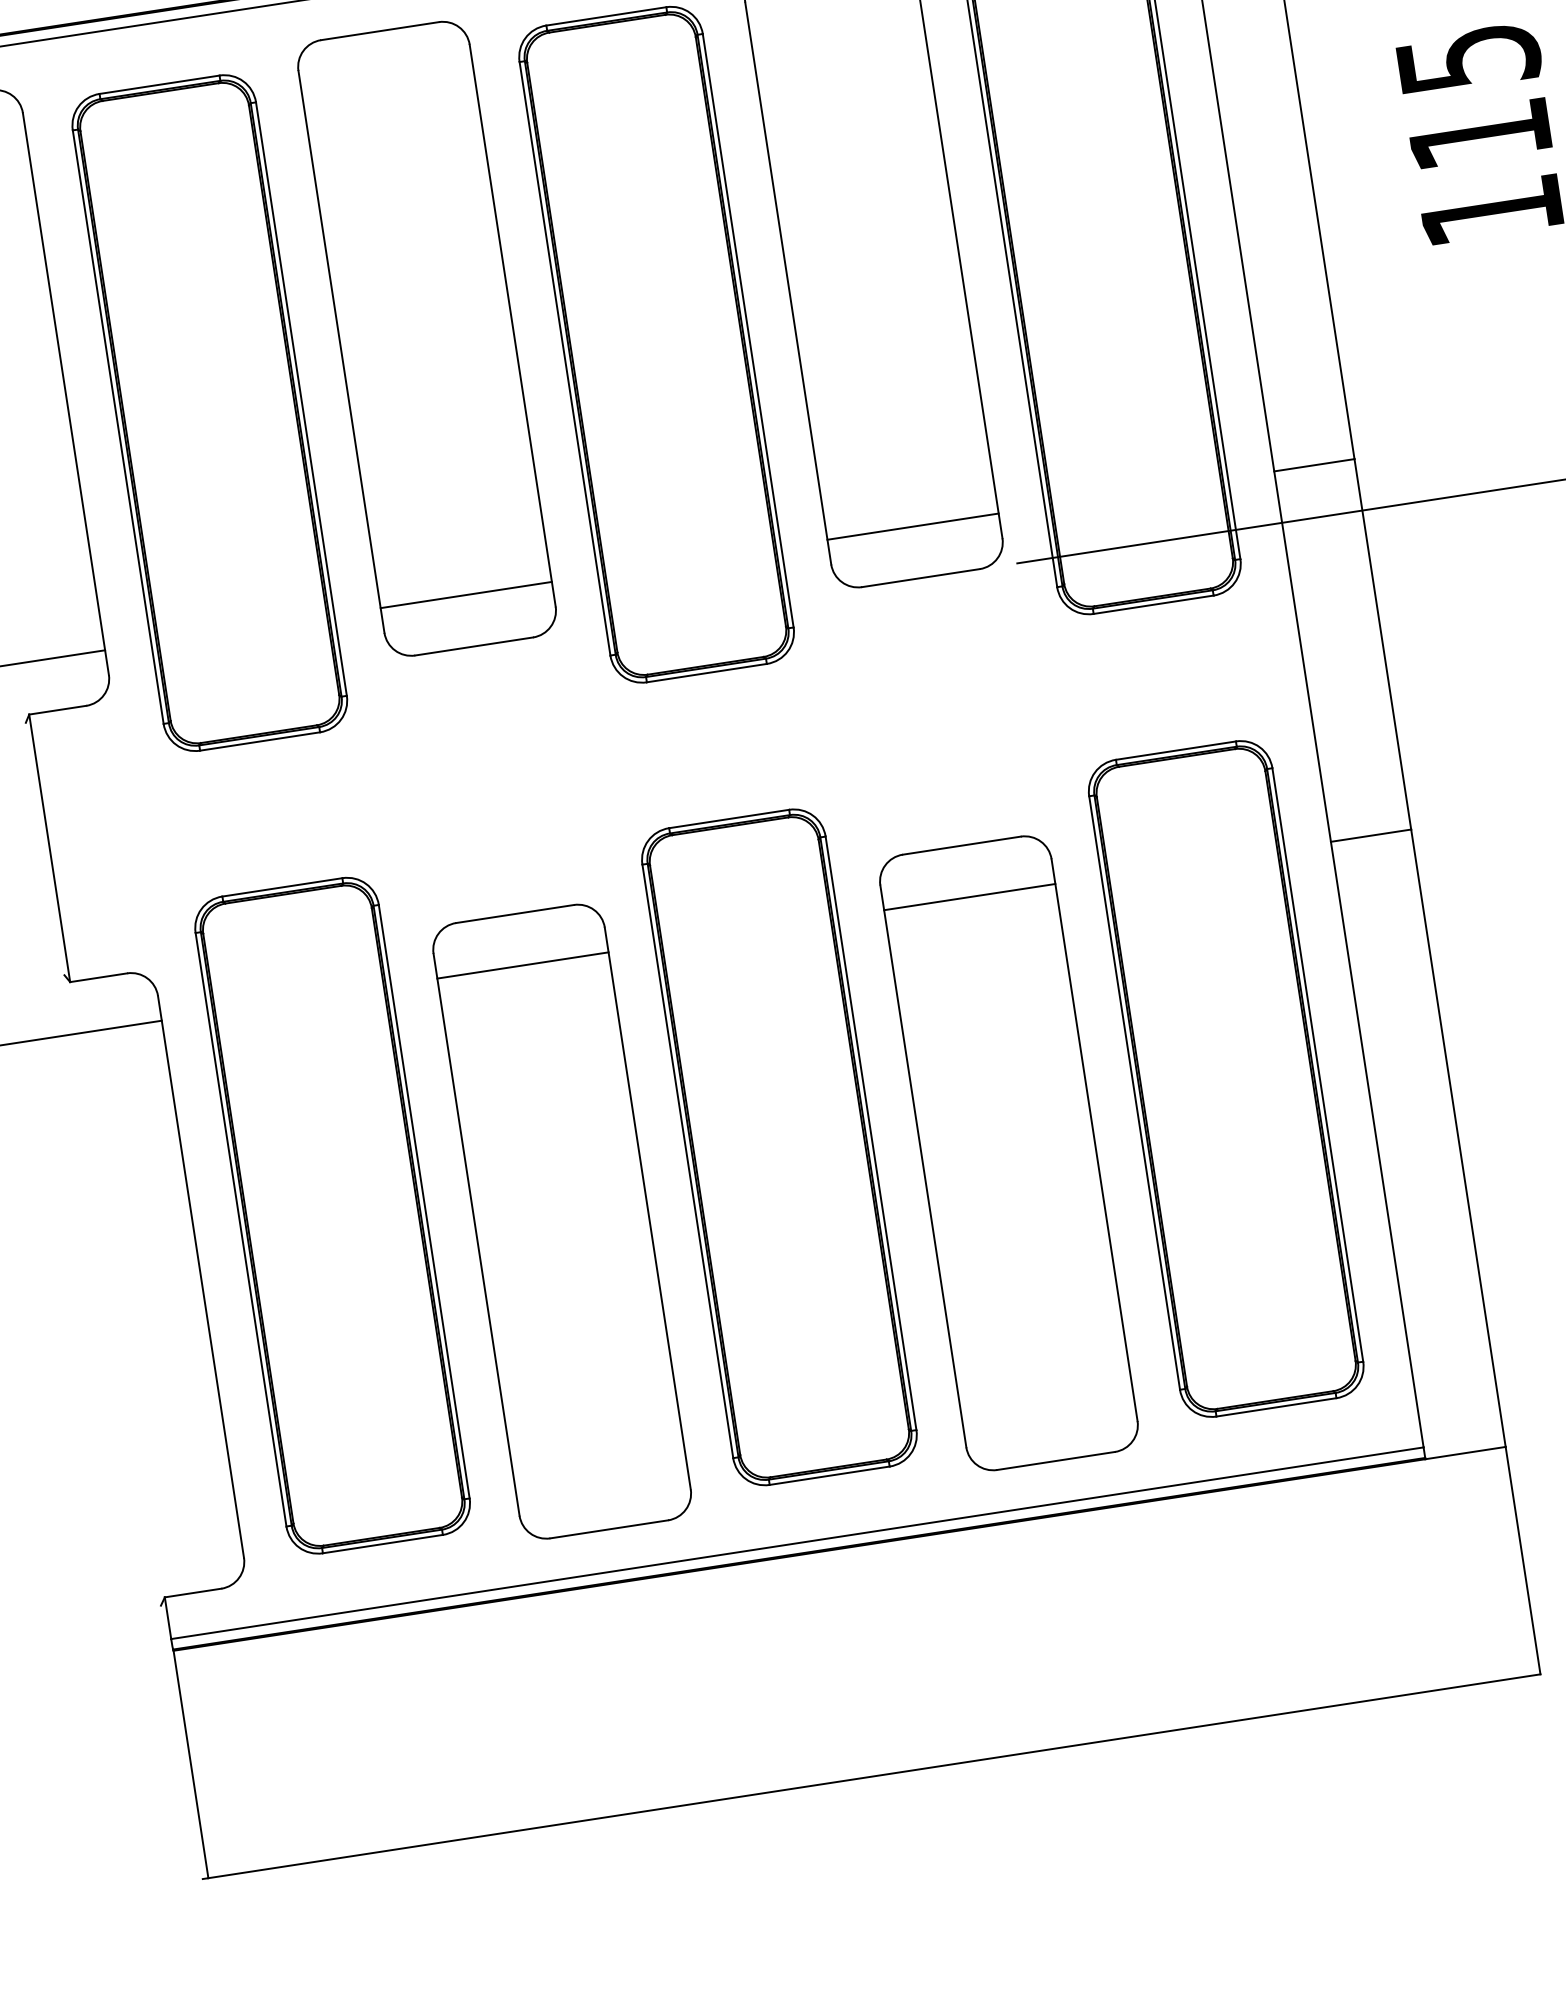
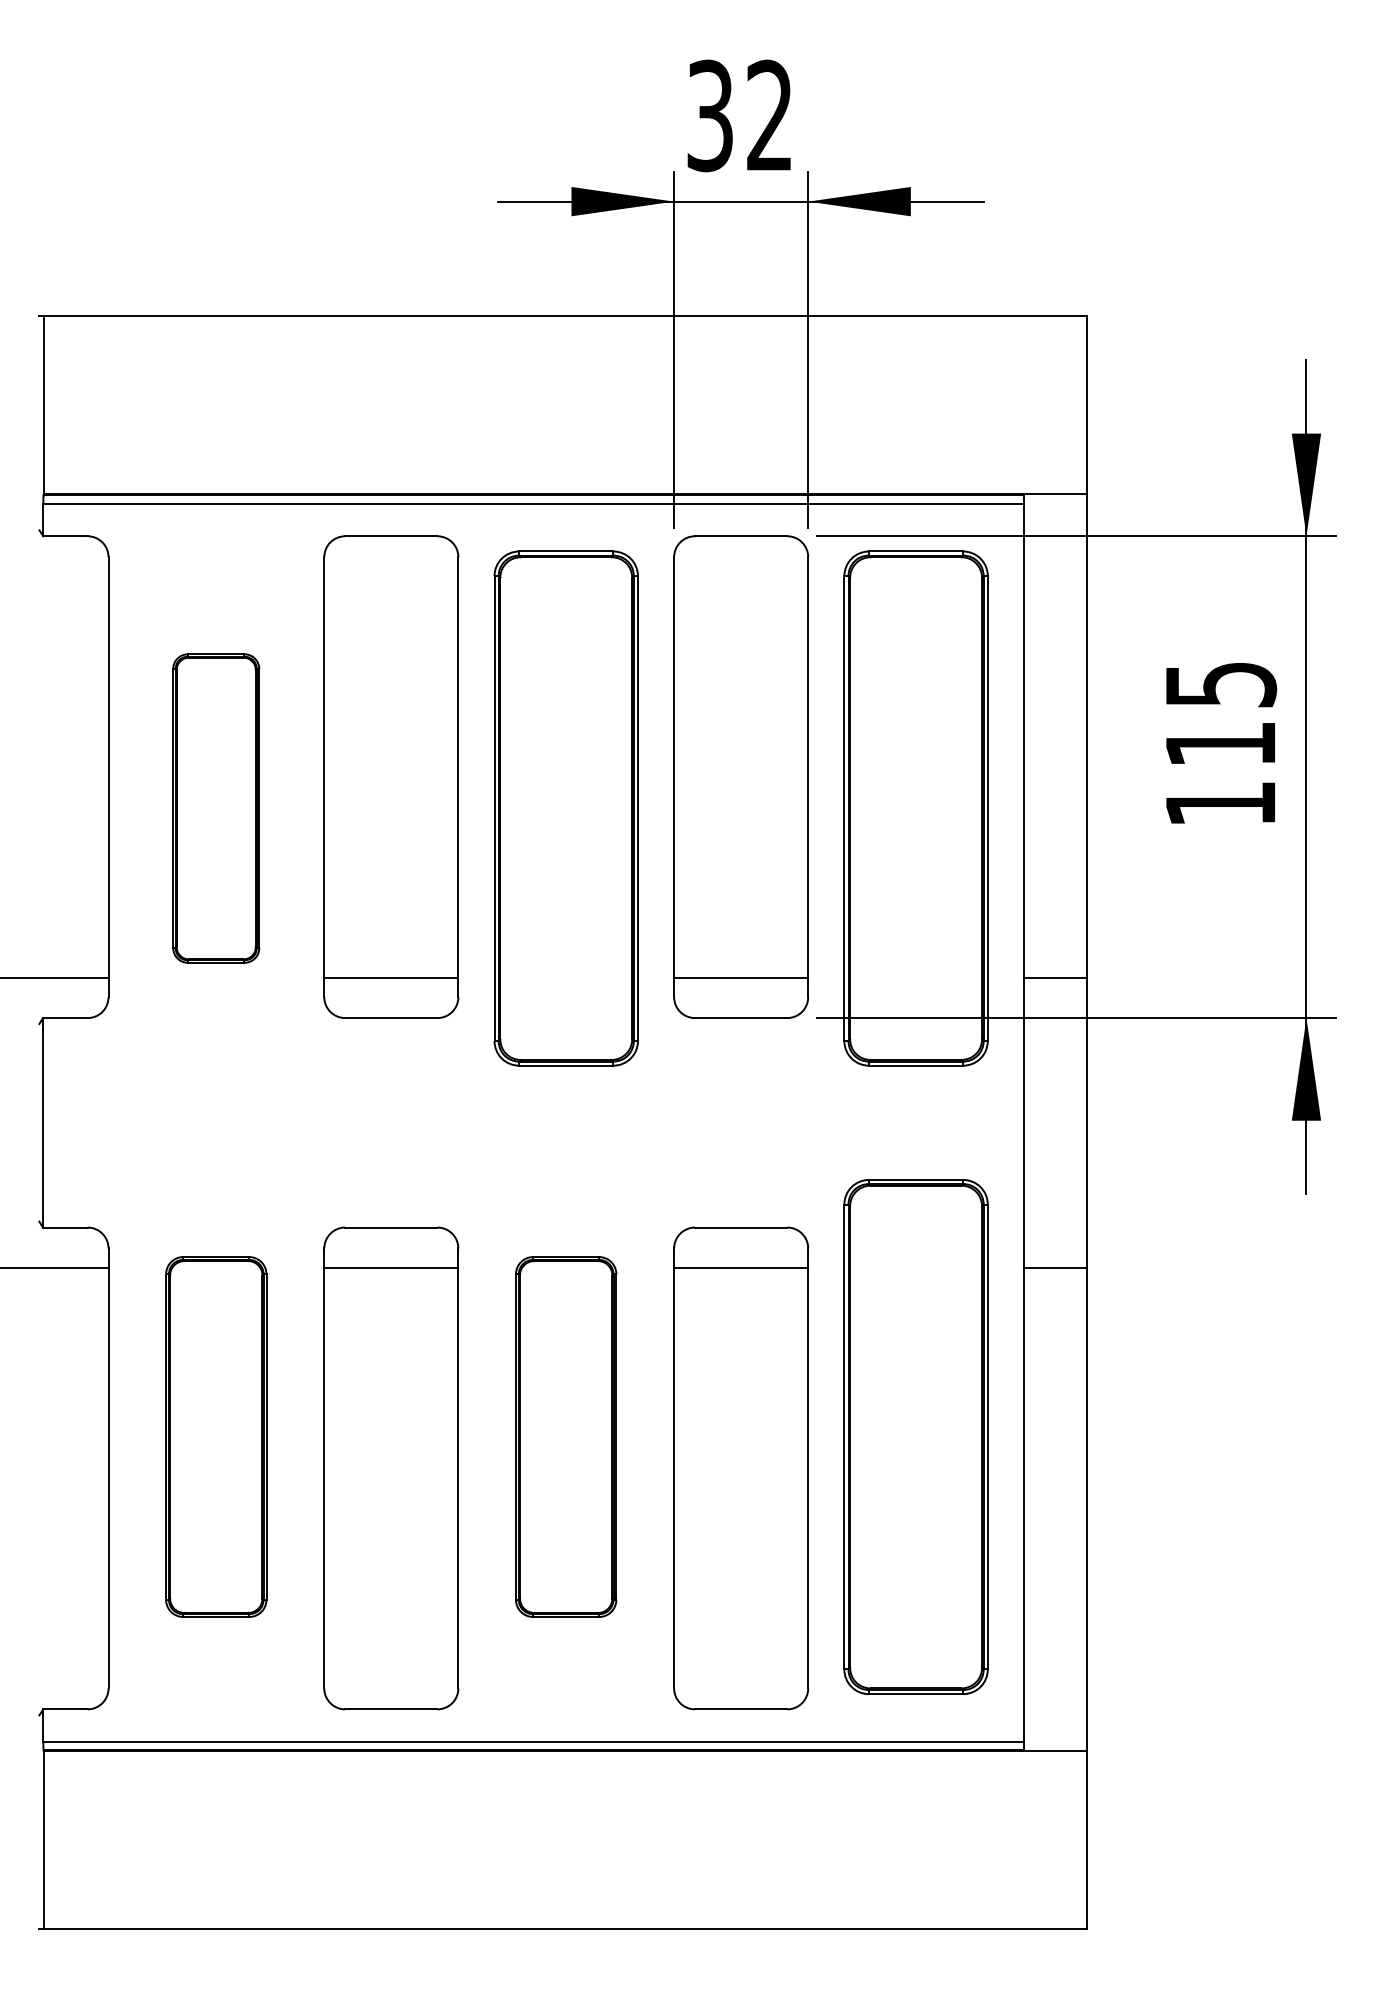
part: (208, 413) -> (215, 808), size x0.6
part: (778, 1146) -> (565, 1436), size x0.7
part: (331, 1215) -> (215, 1436), size x0.7

